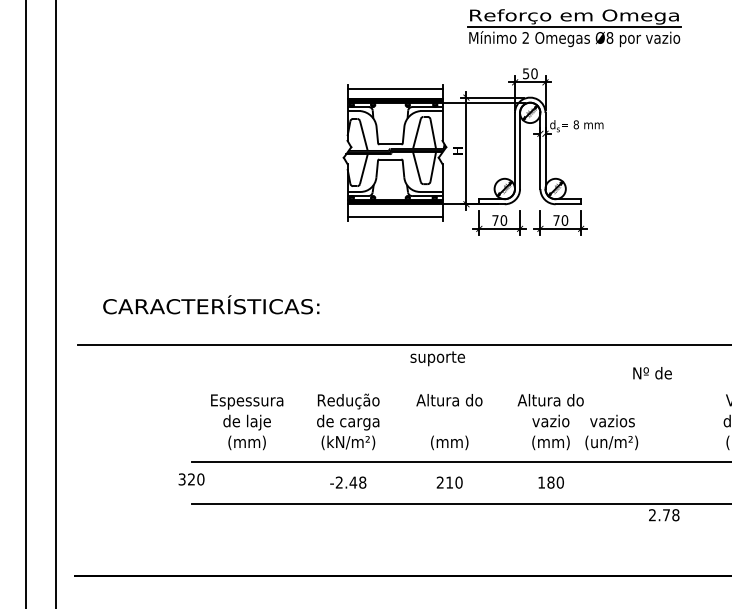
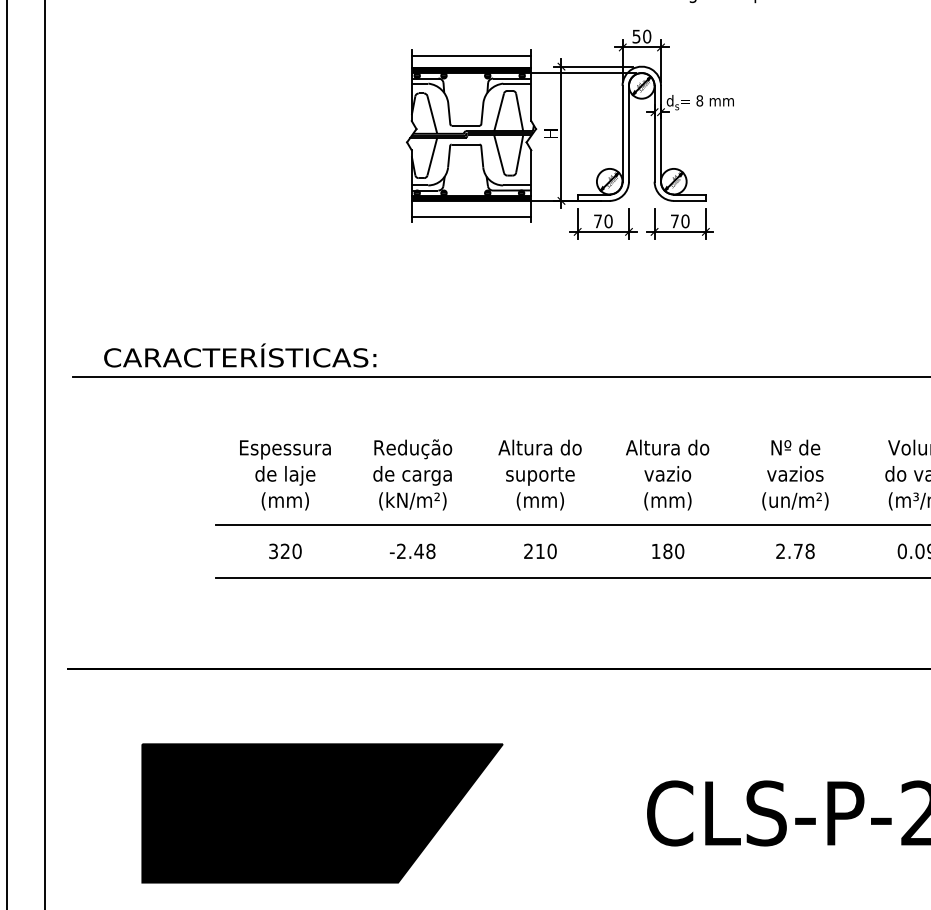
text: (211, 304) -> (240, 355), moved
text: (437, 358) -> (540, 476), moved
text: (652, 373) -> (795, 447), moved
text: (612, 420) -> (795, 473), moved
text: (611, 443) -> (795, 501), moved
text: (191, 479) -> (285, 551), moved
text: (664, 515) -> (795, 551), moved

